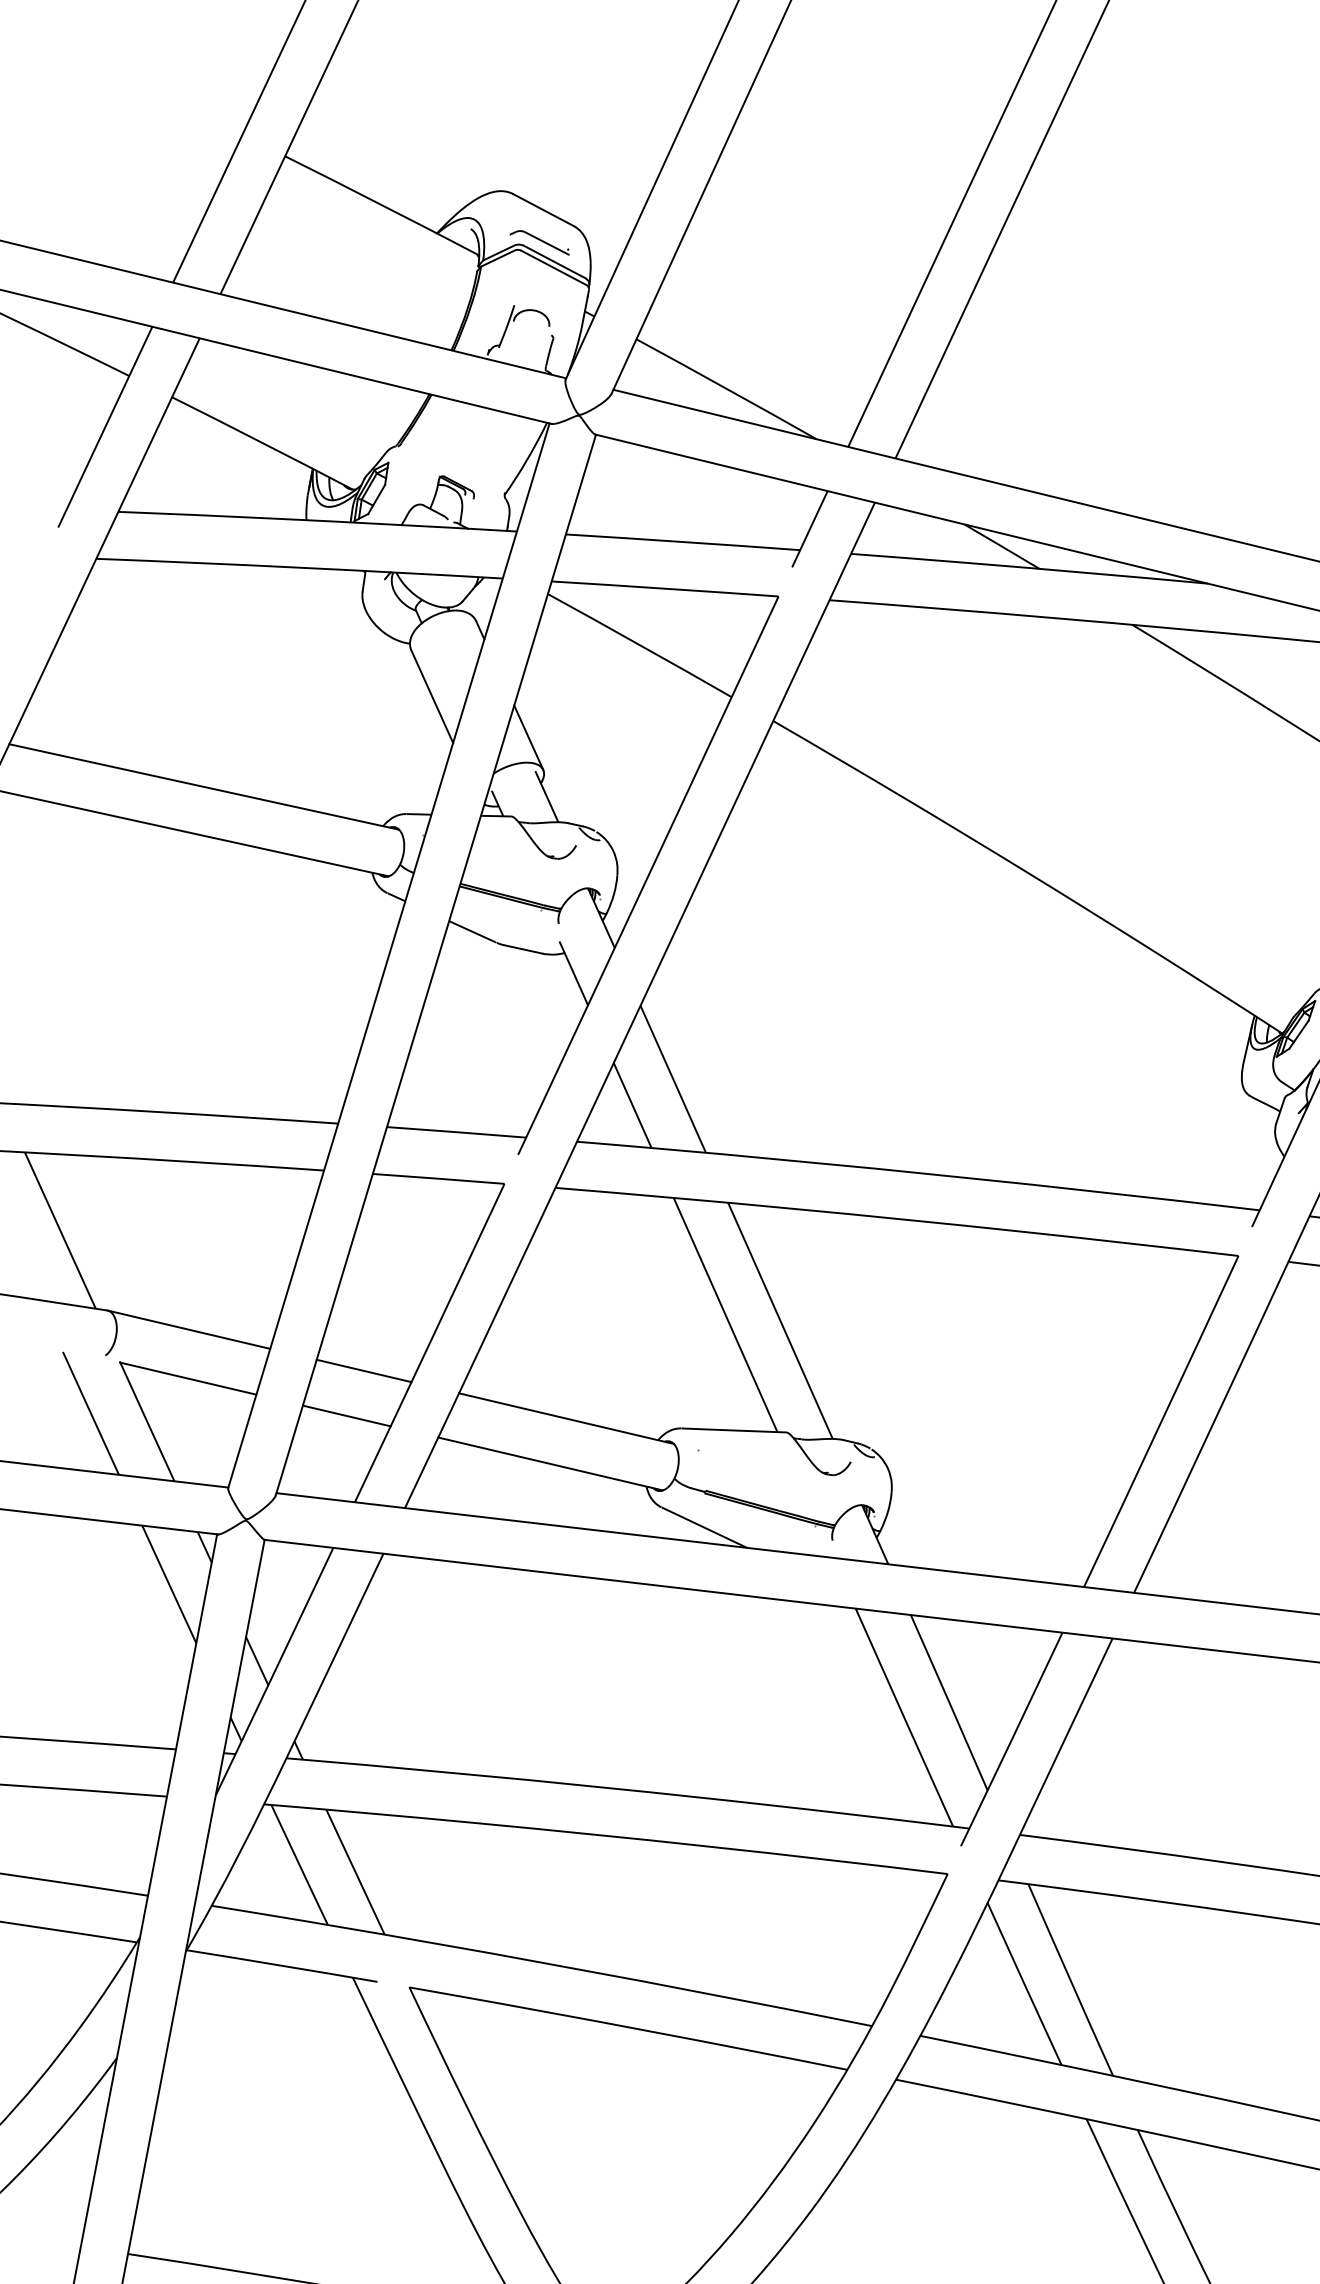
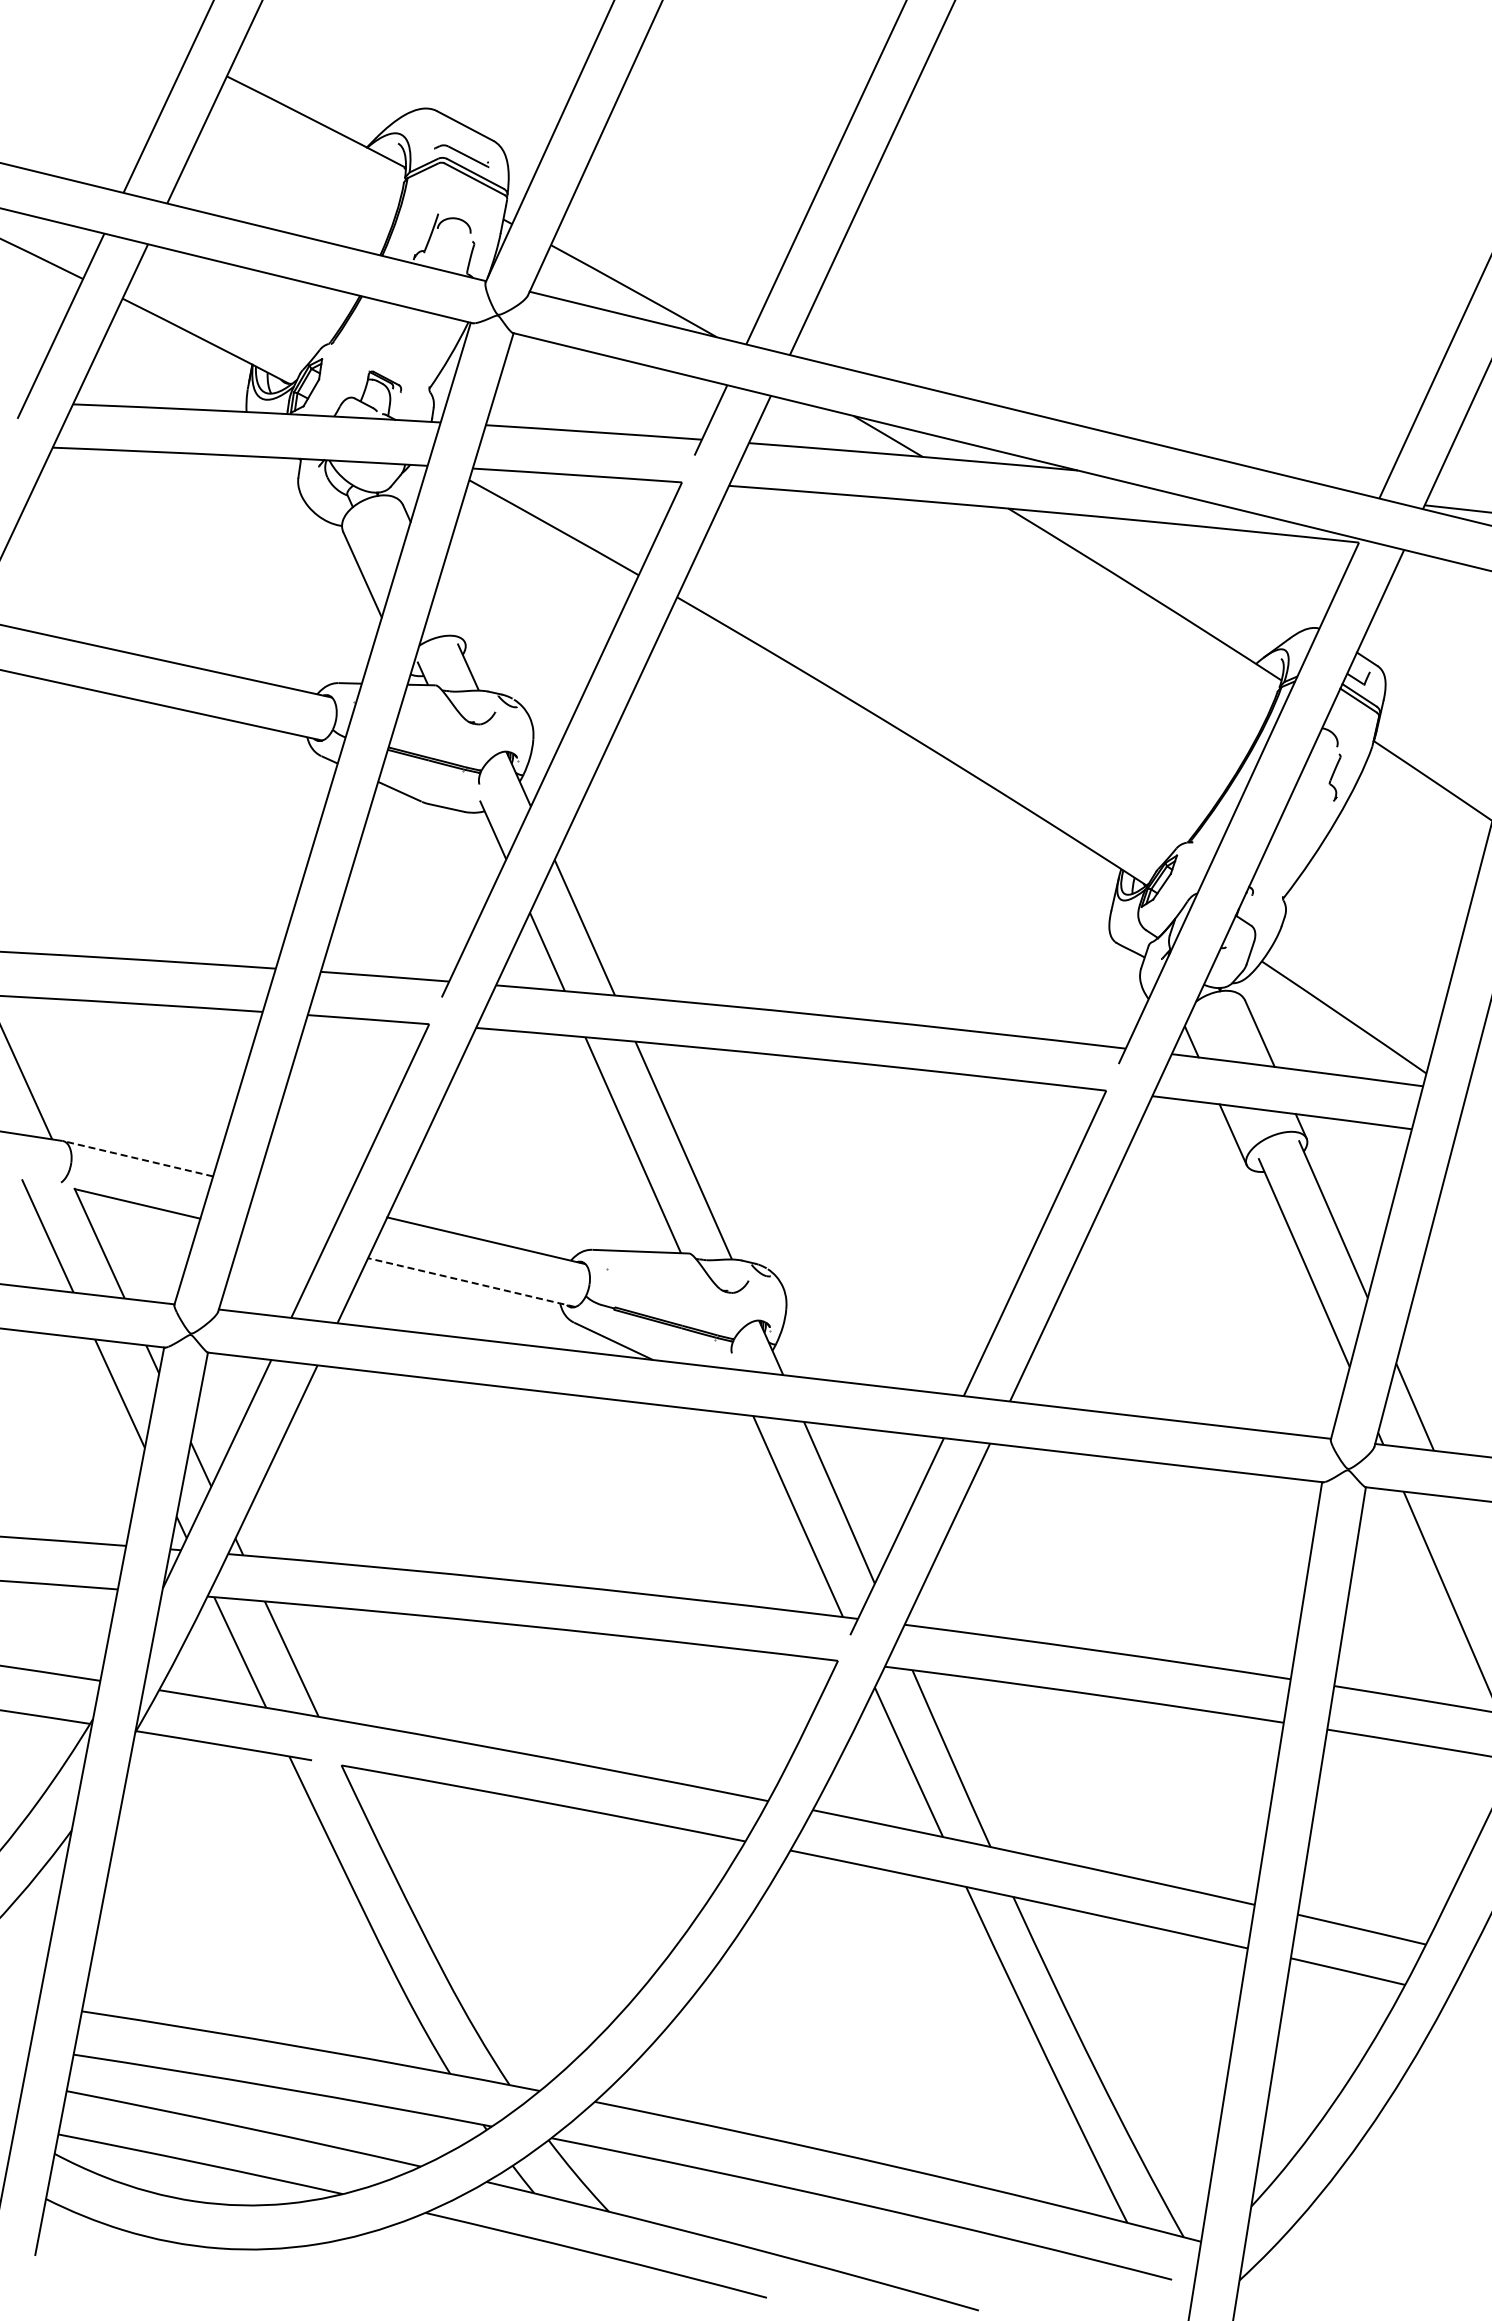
line: (528, 737) -> (451, 612), removed
line: (188, 1329) -> (137, 1158), solid -> dashed
line: (363, 1370) -> (299, 1196), removed
line: (346, 1415) -> (283, 1237), removed
line: (550, 1463) -> (471, 1282), solid -> dashed

